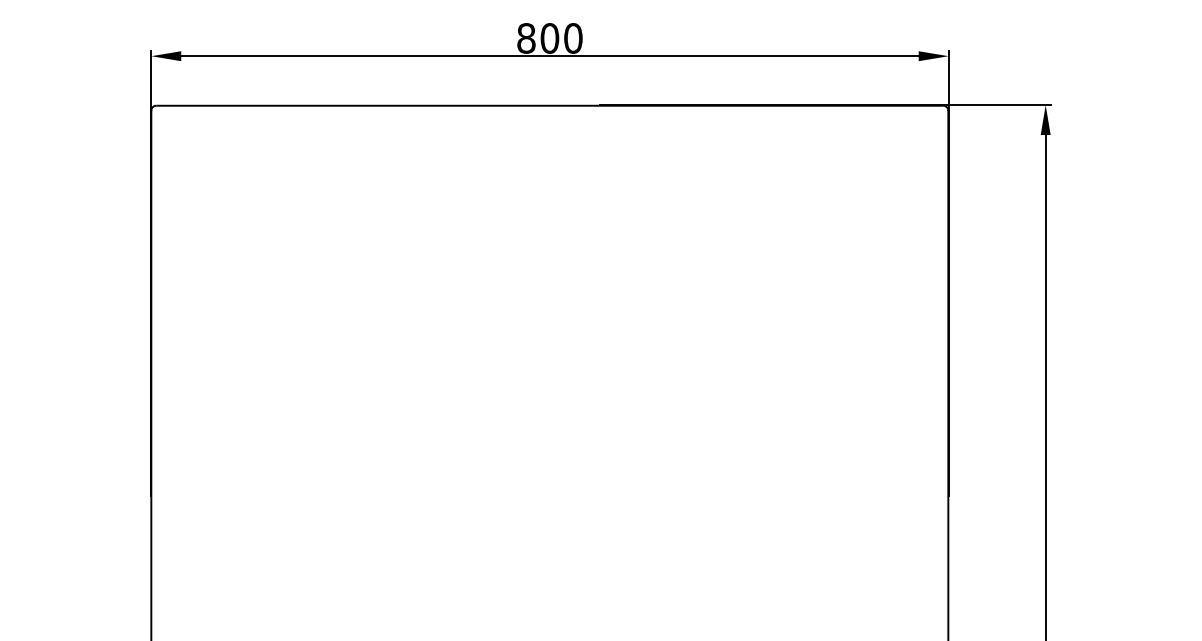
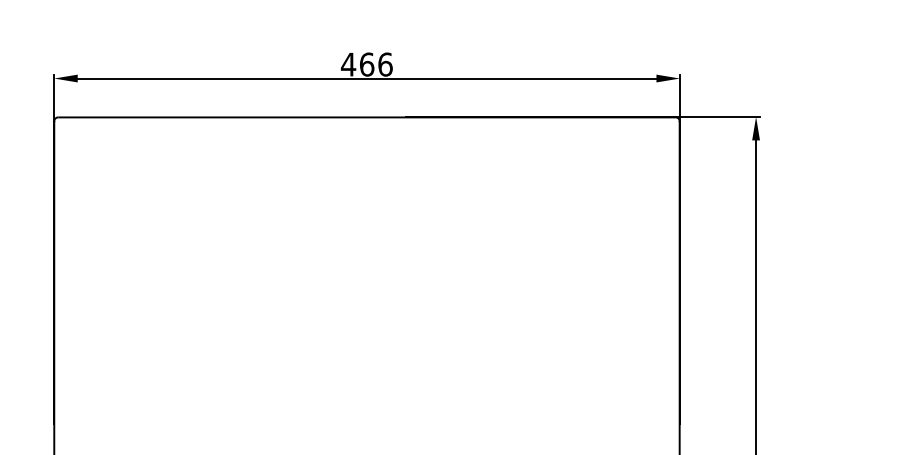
text: (549, 38) -> (366, 64), 800 -> 466

